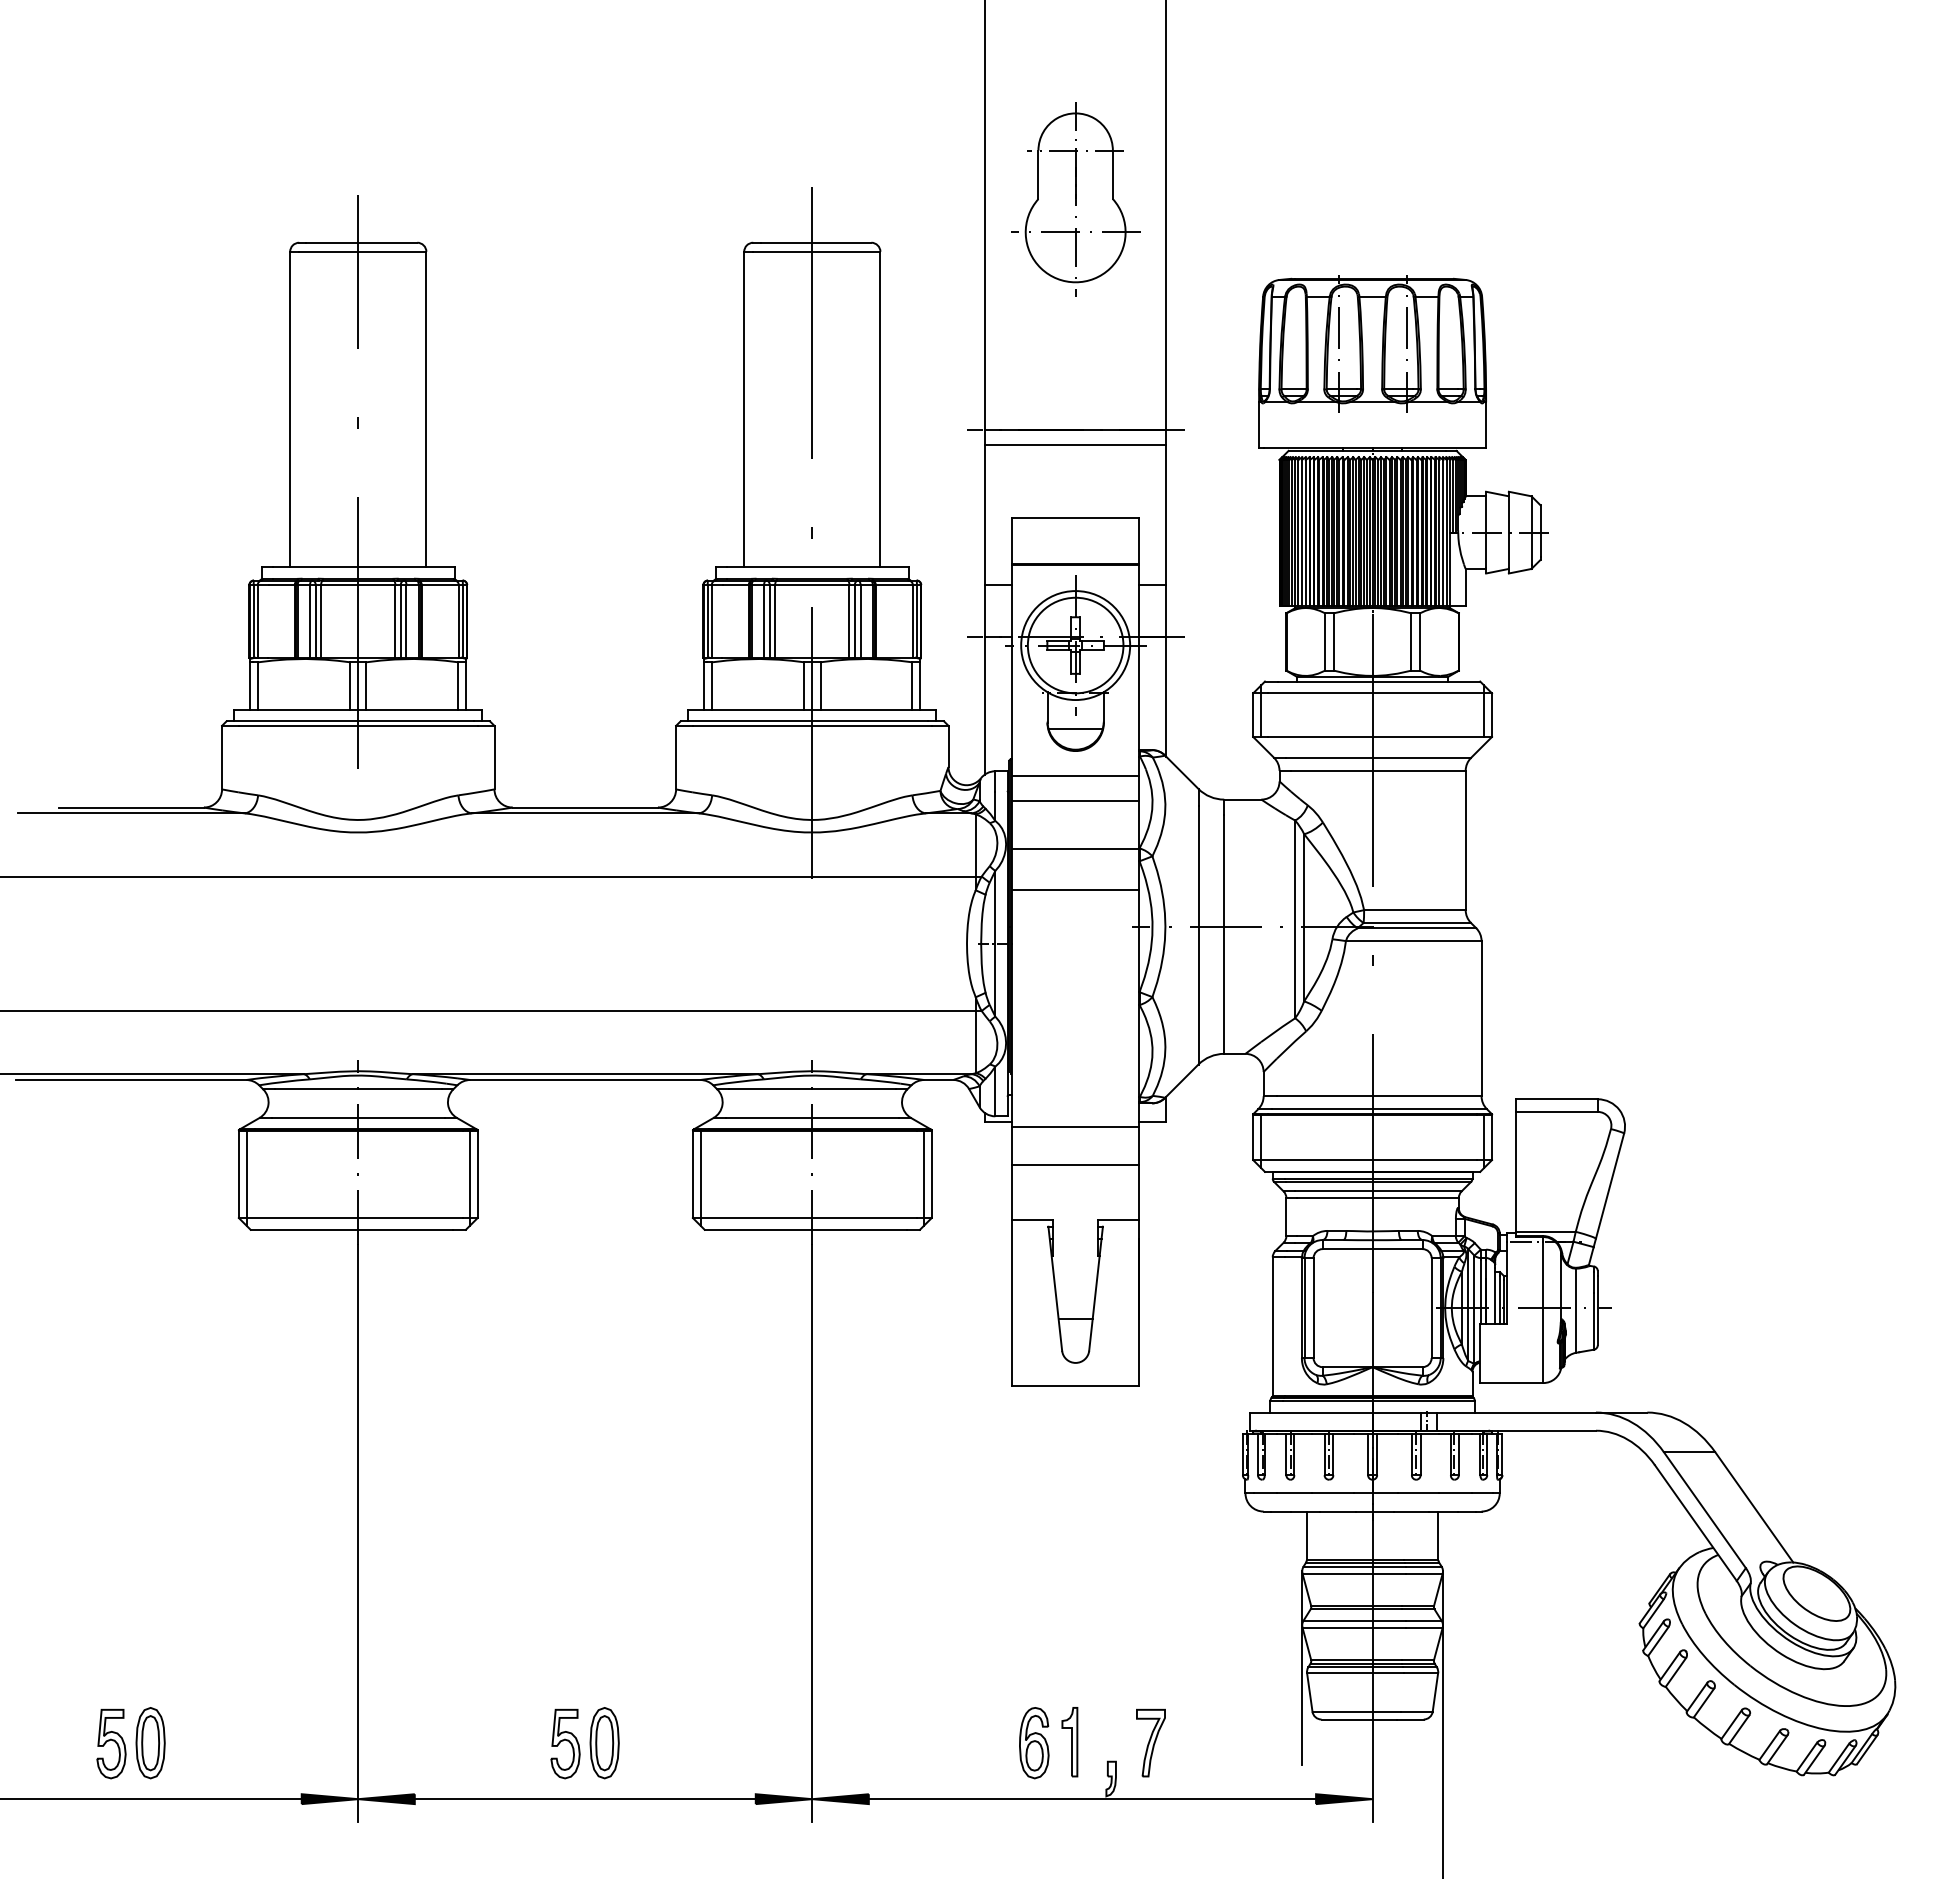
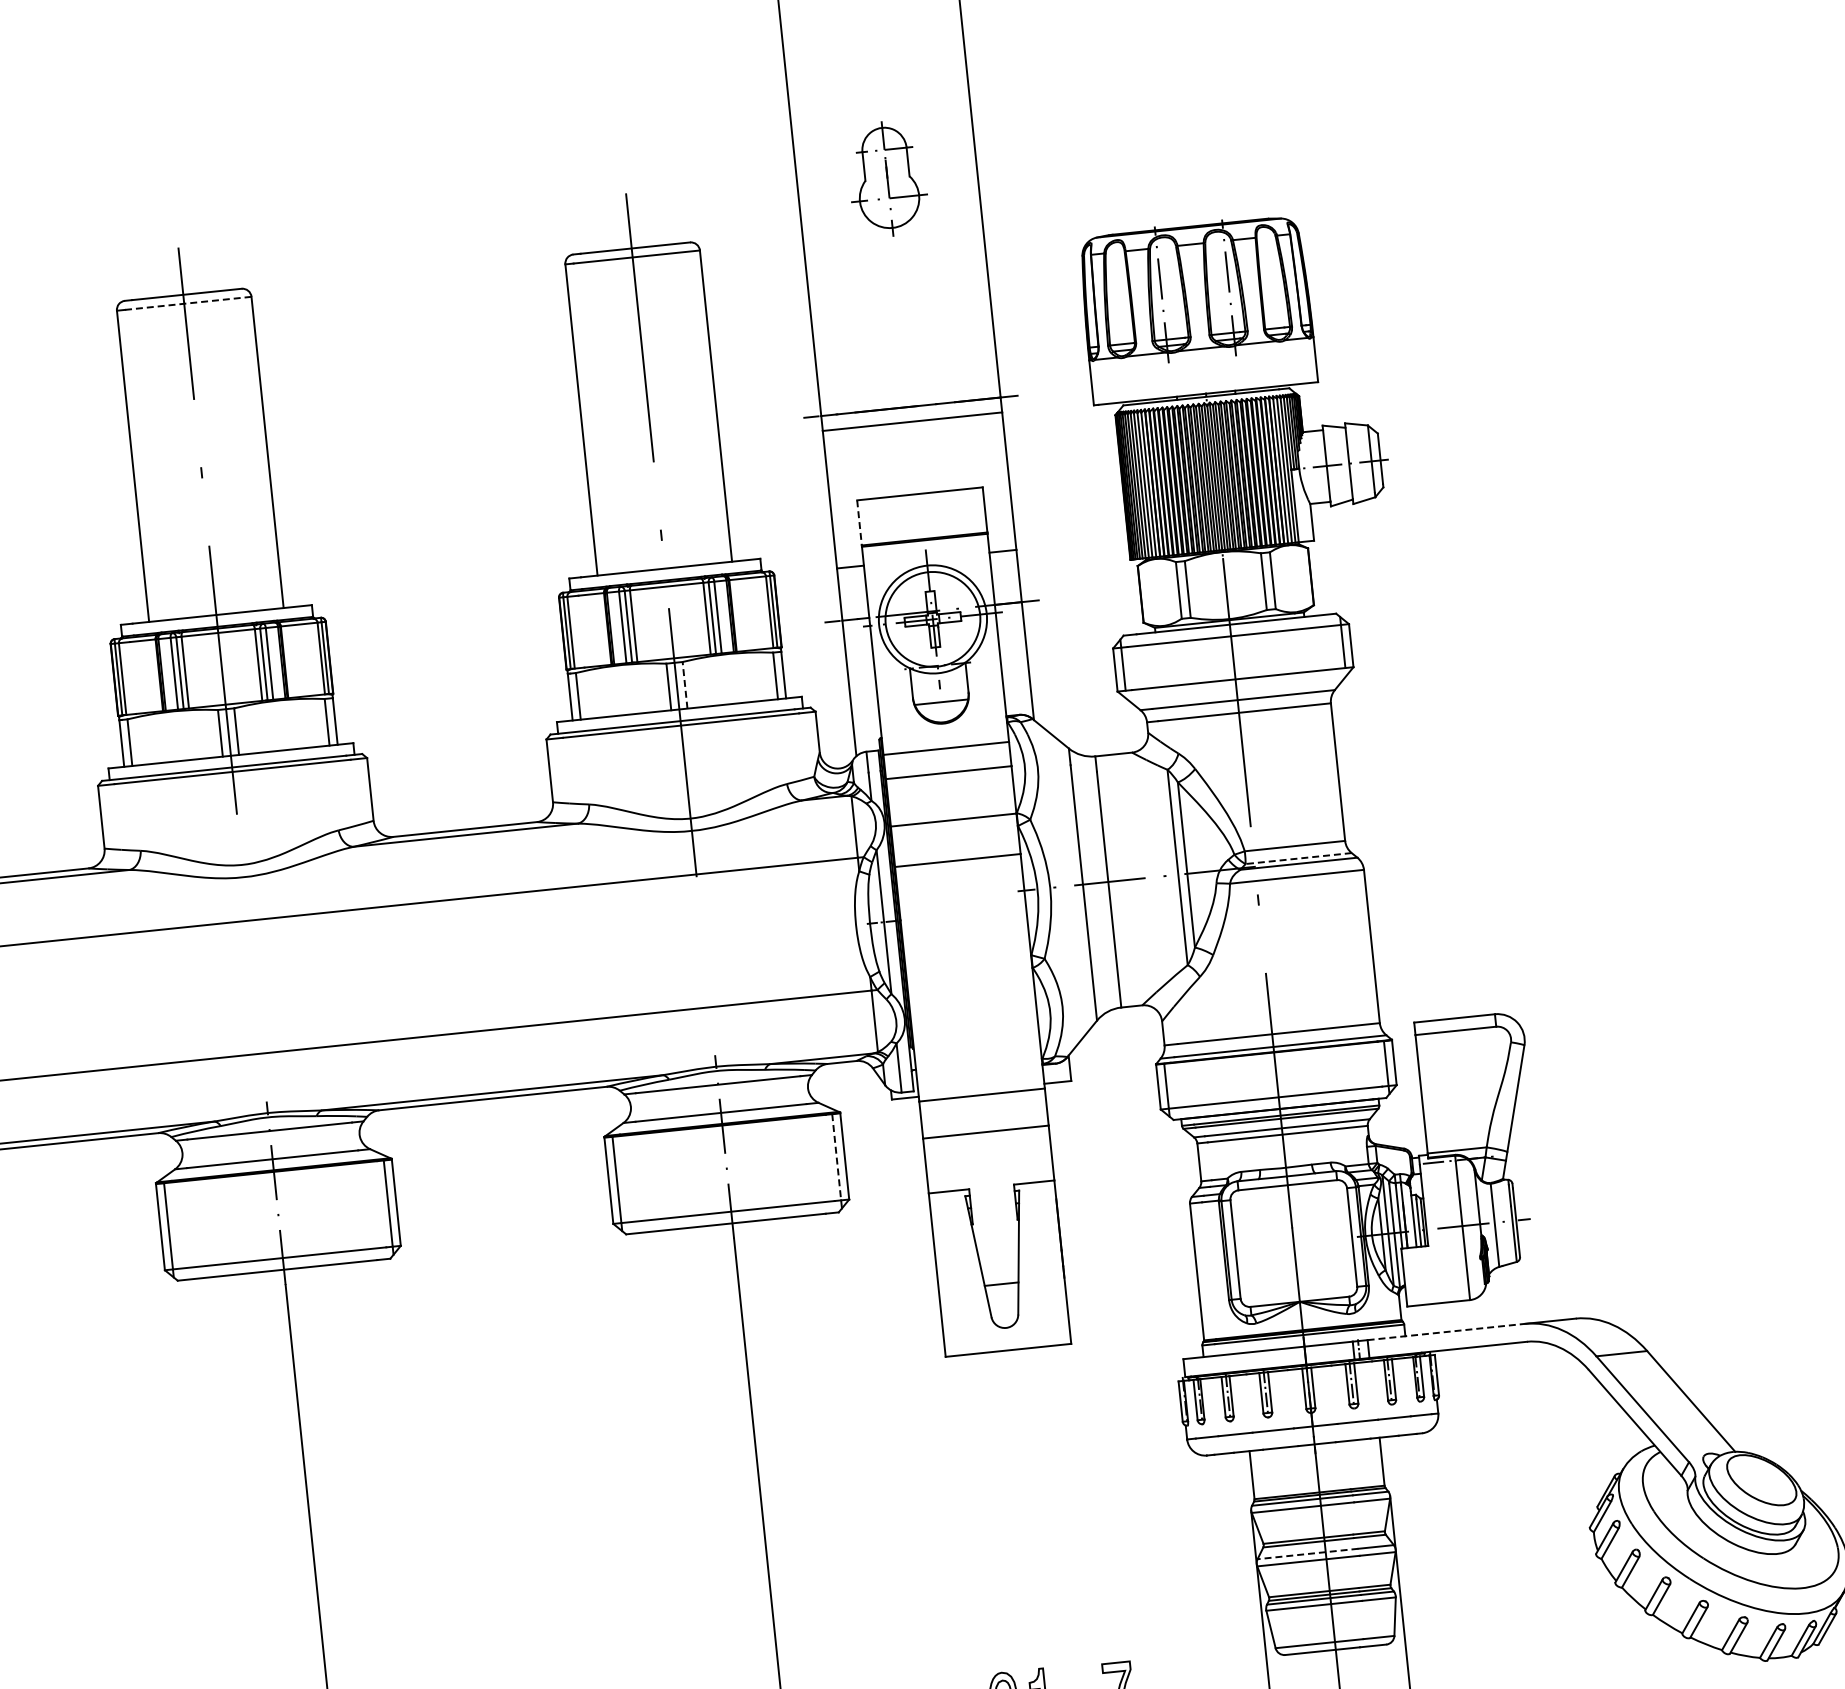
part: (1075, 199) -> (887, 178), size x0.6
line: (362, 251) -> (188, 303), solid -> dashed
line: (1012, 541) -> (859, 523), solid -> dashed
line: (820, 685) -> (685, 684), solid -> dashed
line: (1417, 922) -> (1298, 858), solid -> dashed
line: (923, 1174) -> (836, 1157), solid -> dashed
line: (1516, 1412) -> (1446, 1331), solid -> dashed
line: (1354, 1620) -> (1307, 1553), solid -> dashed

